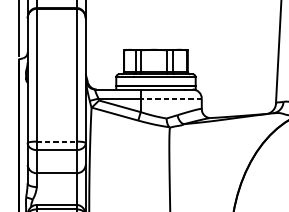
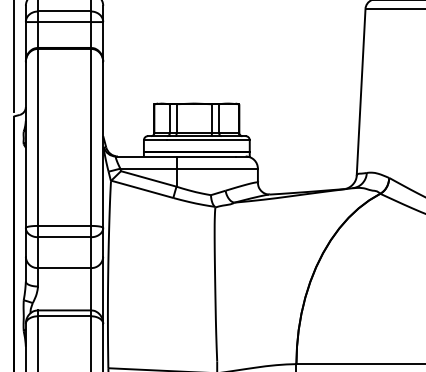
line: (171, 98) -> (217, 168), dashed -> solid
line: (57, 141) -> (65, 225), dashed -> solid

